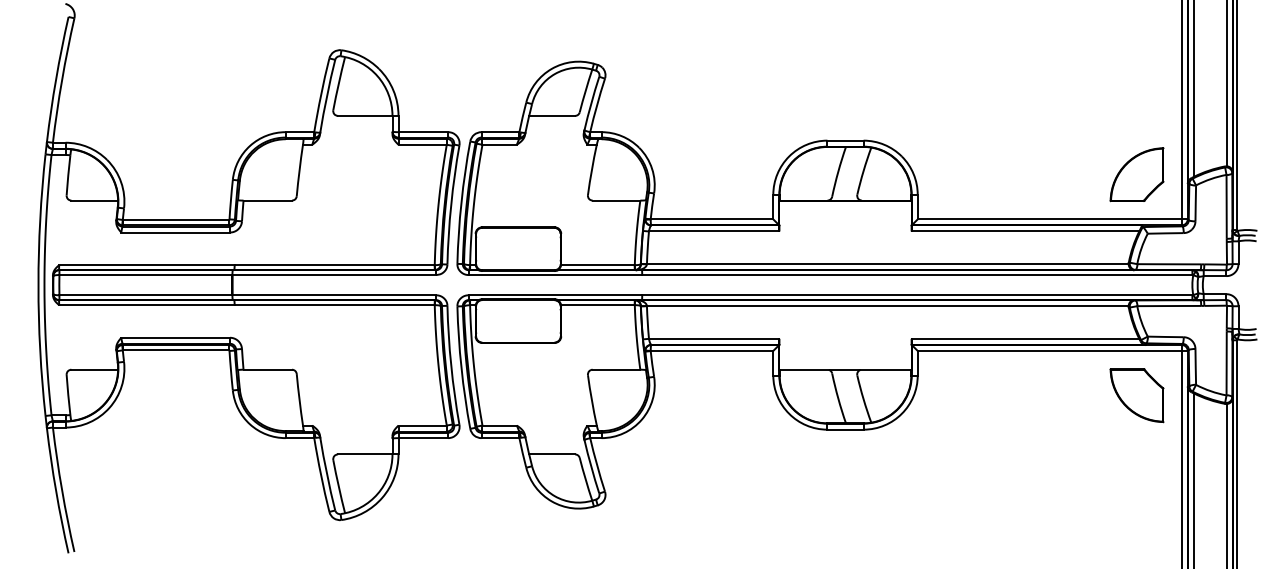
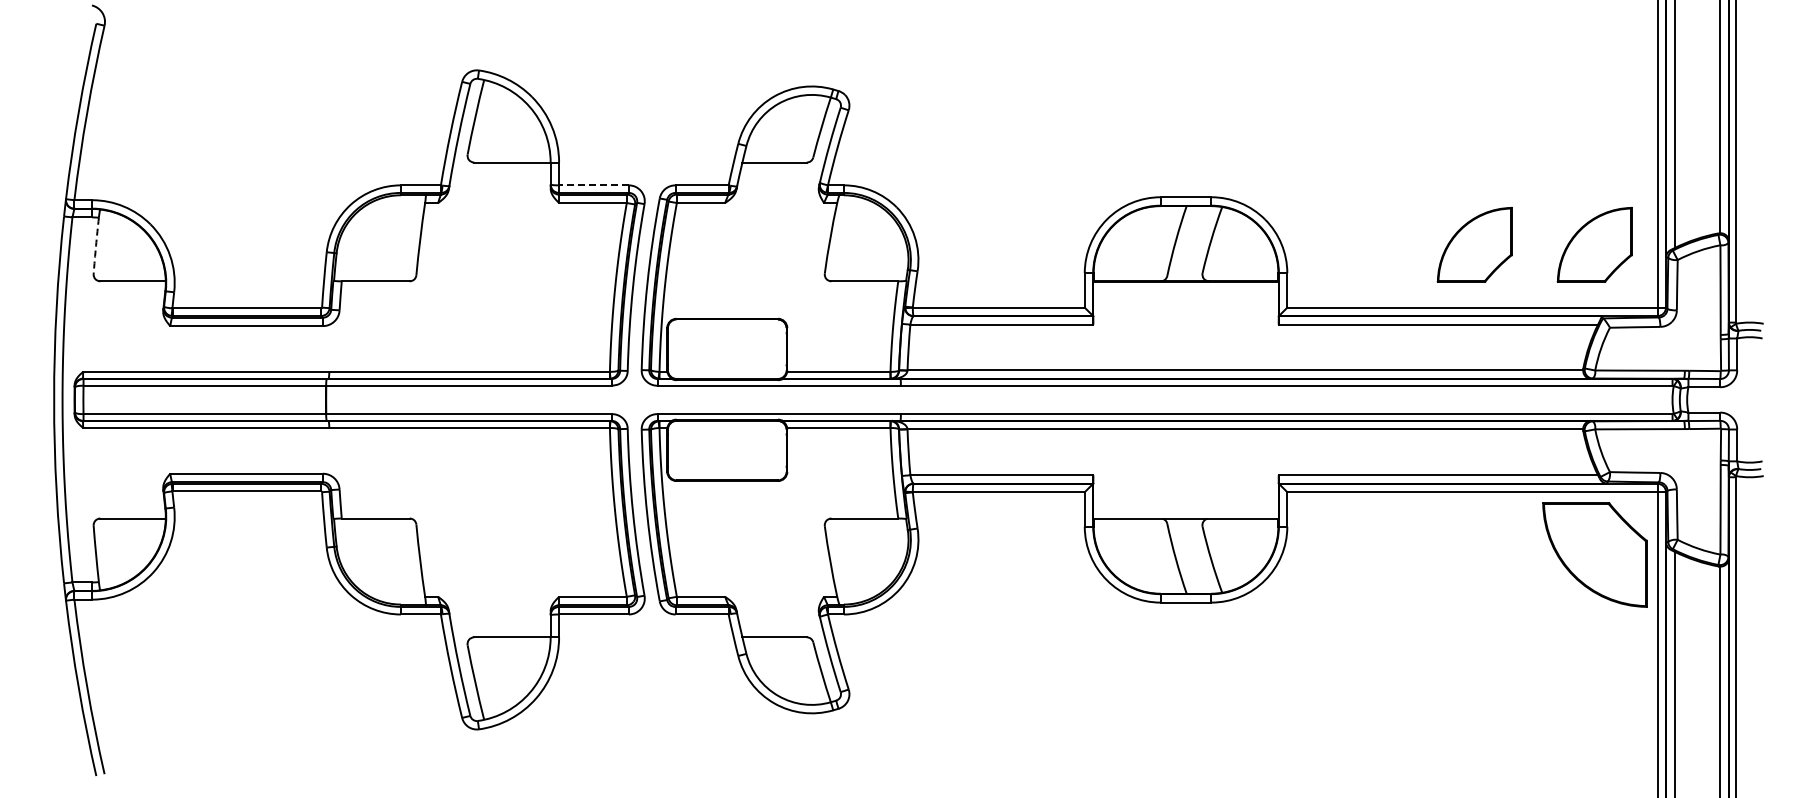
line: (423, 132) -> (593, 185), solid -> dashed
part: (1051, 174) -> (1474, 244), added
arc: (68, 175) -> (96, 245), solid -> dashed
part: (1136, 395) -> (1594, 554), size x1.4

